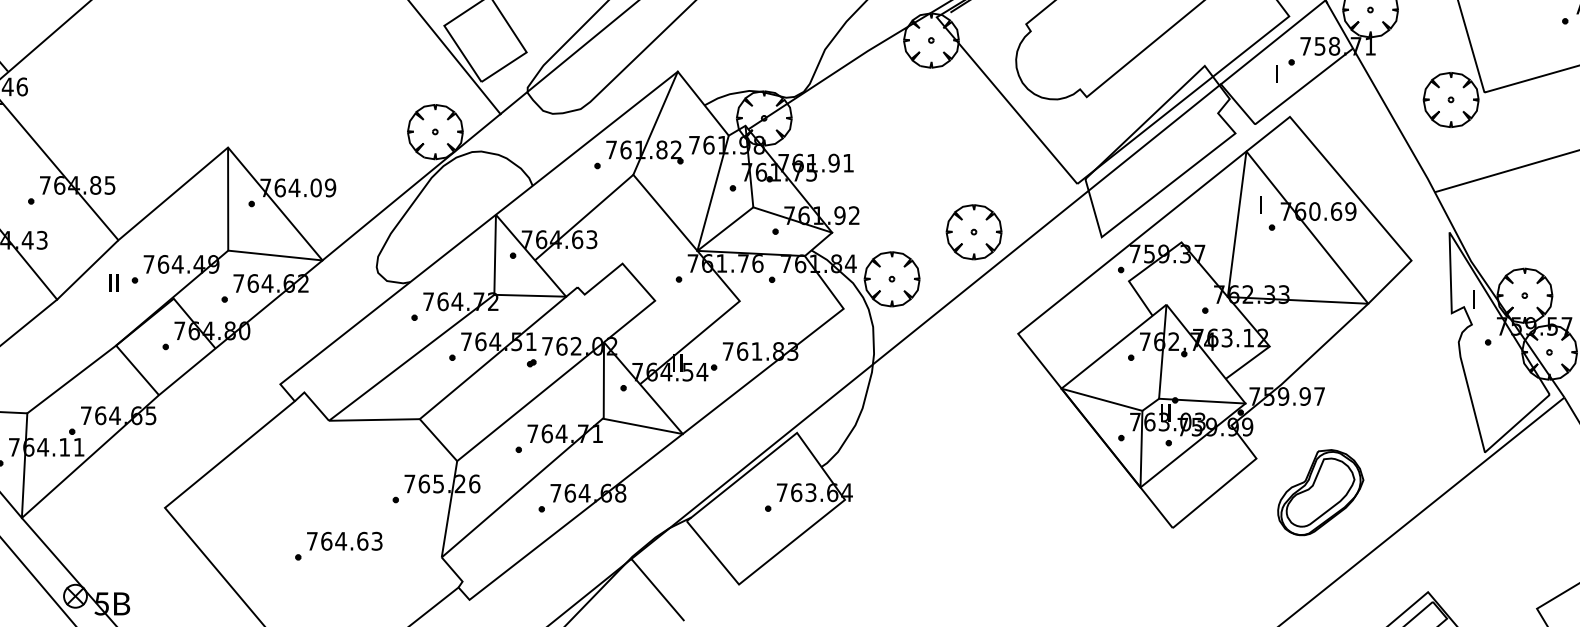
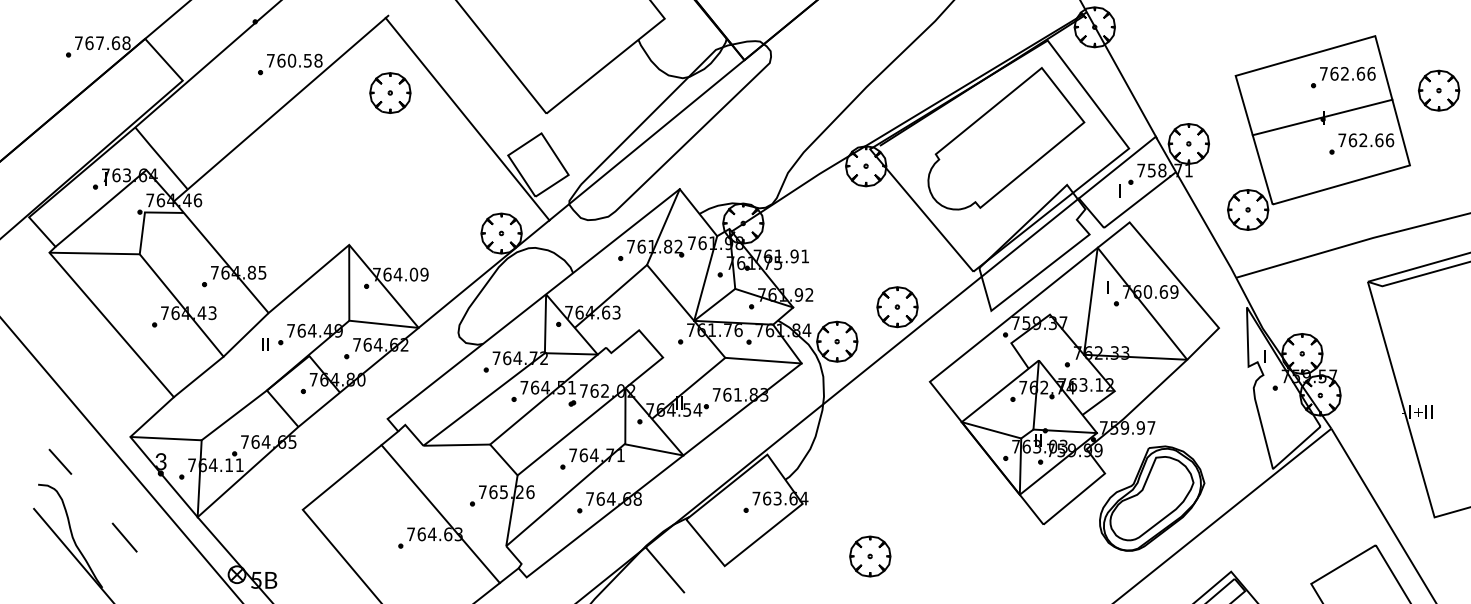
line: (791, 304) -> (763, 360), added
part: (1321, 492) -> (1152, 498), size x1.67
line: (352, 514) -> (440, 514), added
part: (937, 571) -> (870, 556), added

